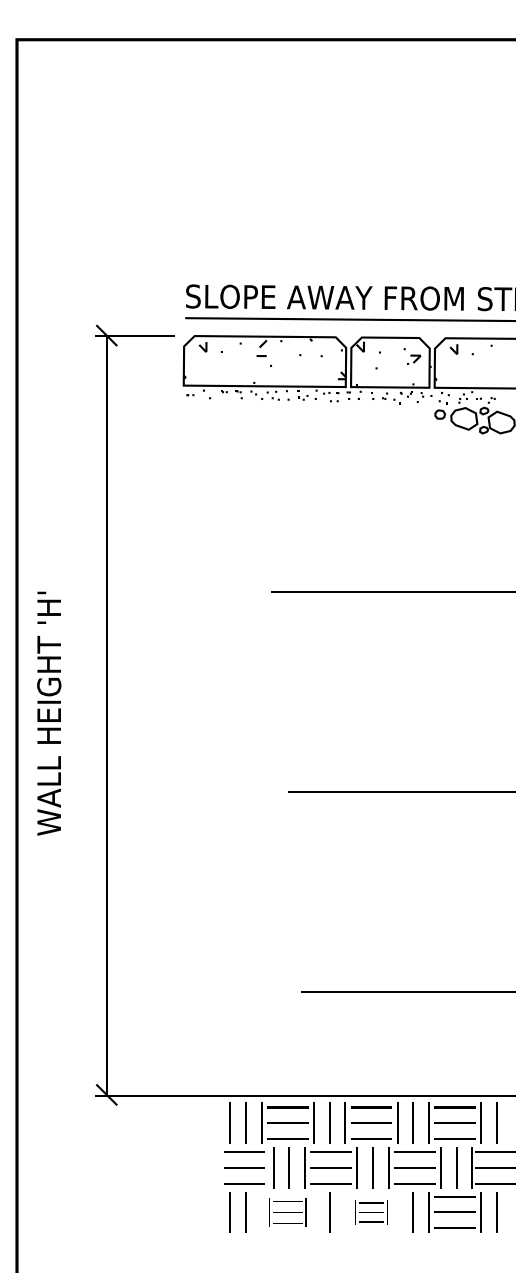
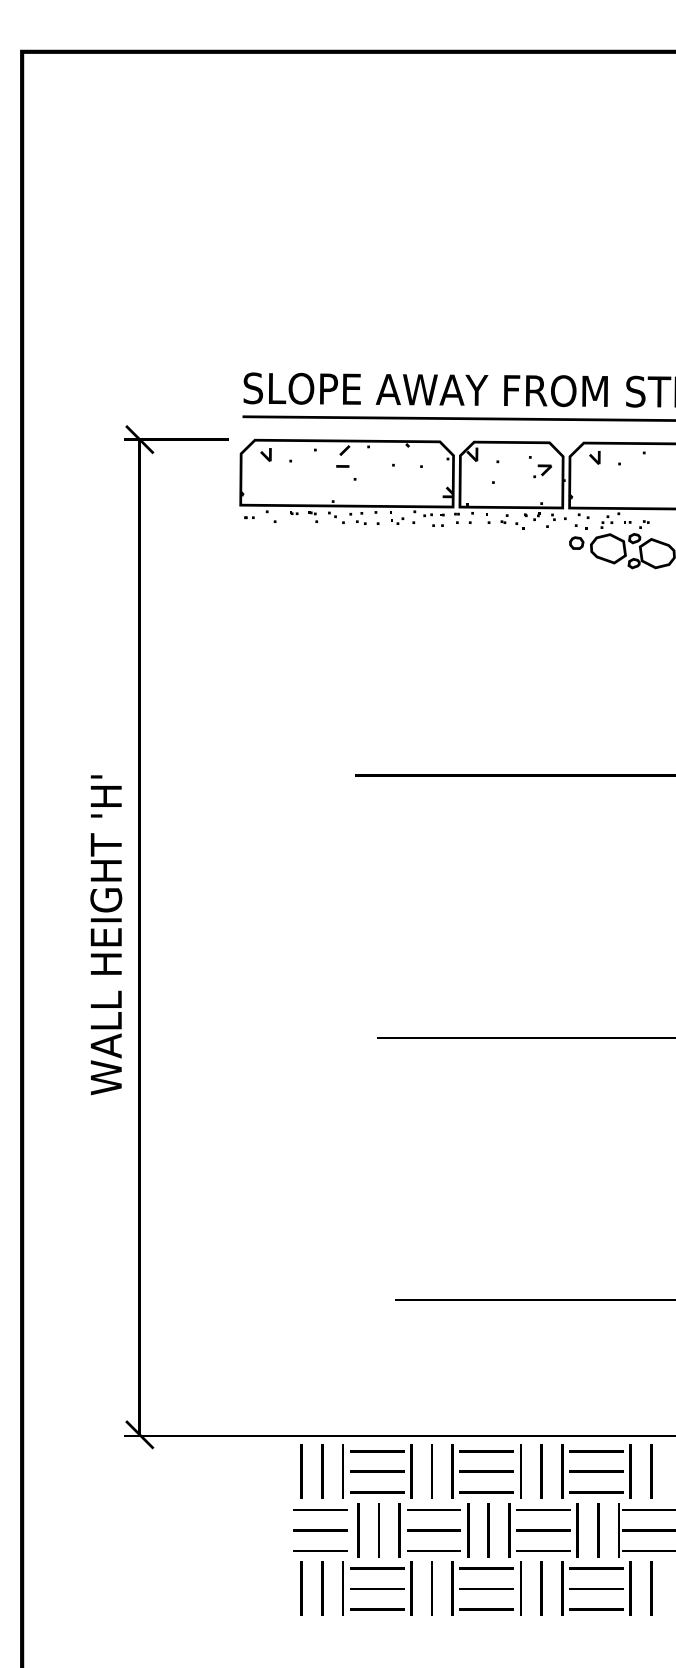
text: (49, 713) -> (106, 934), moved
part: (287, 1212) -> (376, 1588), size x1.43
part: (371, 1212) -> (486, 1588), size x1.67

